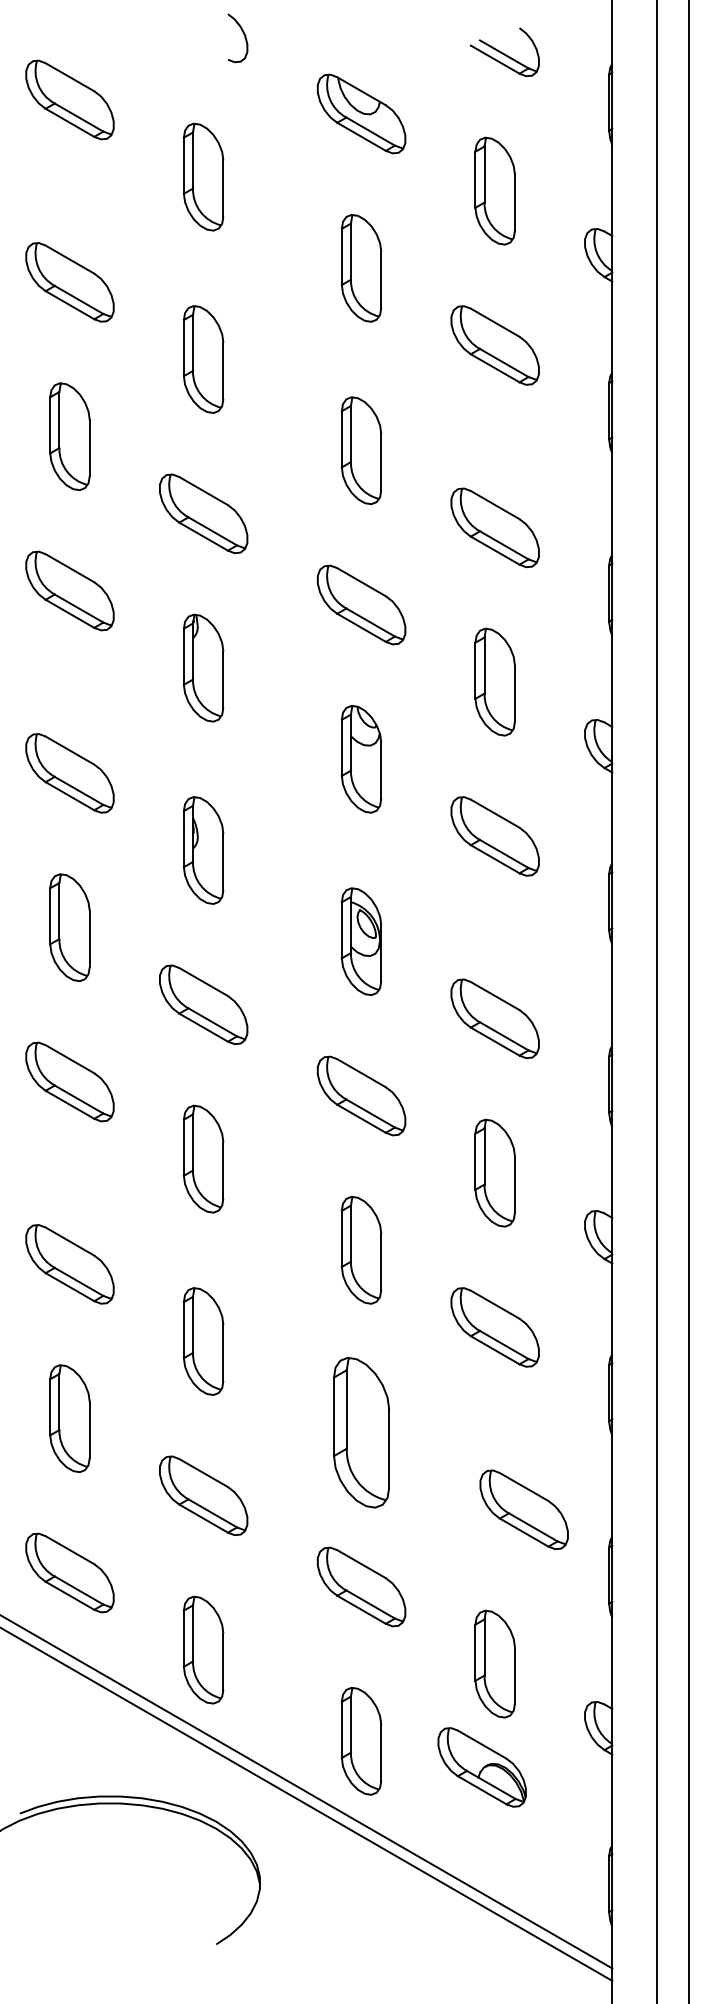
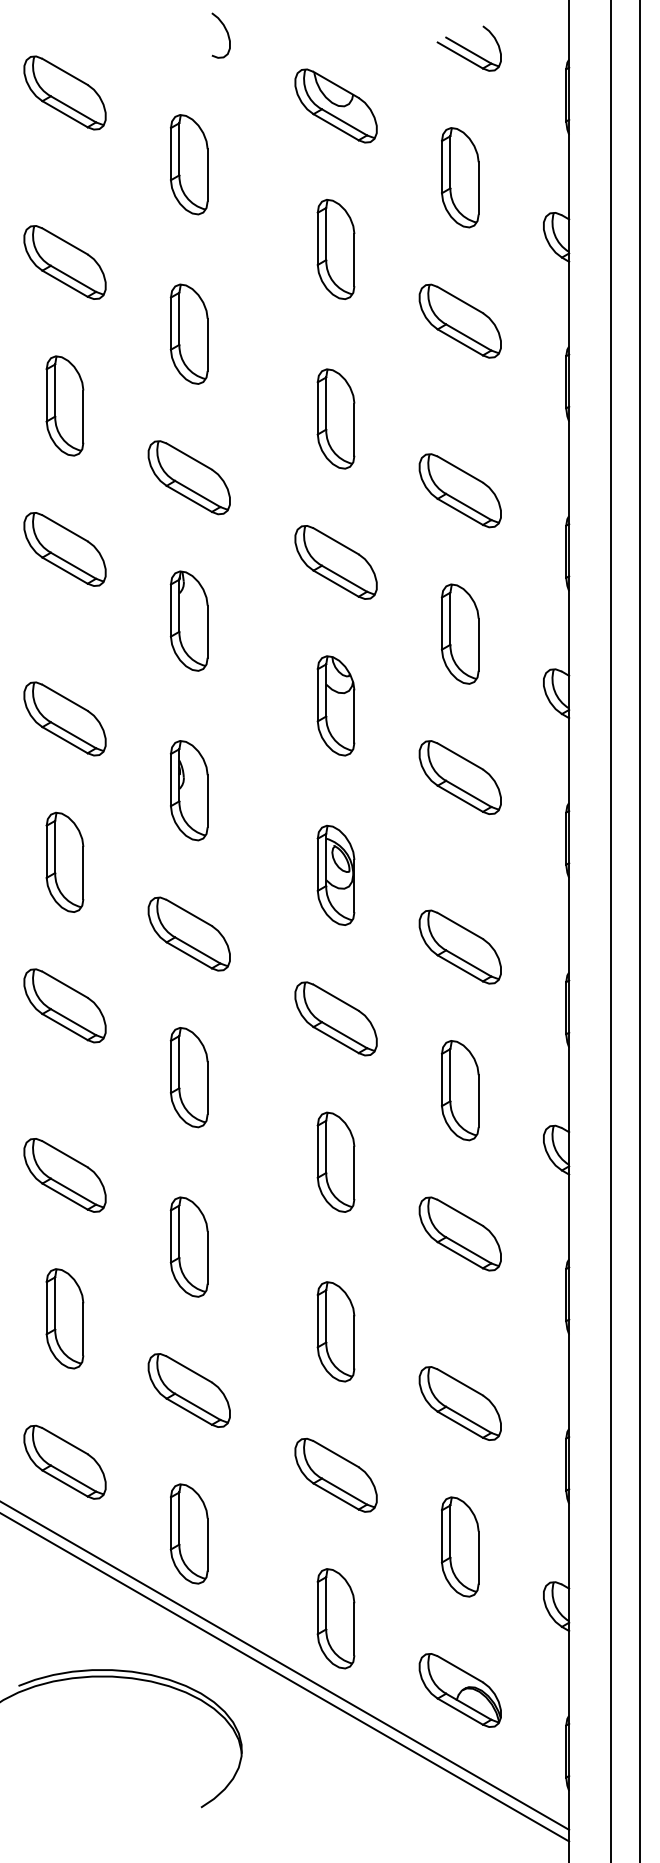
part: (361, 1432) -> (336, 1331), size x0.71
part: (523, 1509) -> (459, 1403), moved
part: (481, 1767) -> (459, 1690), moved

